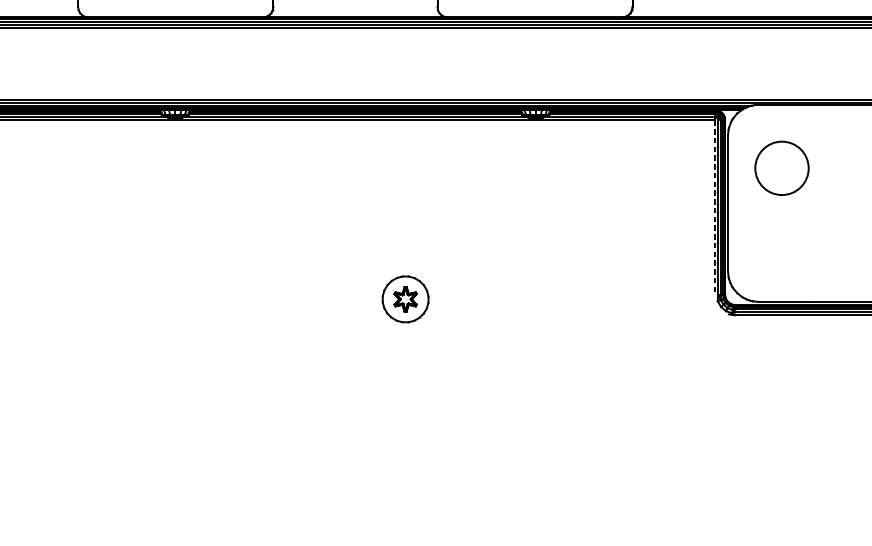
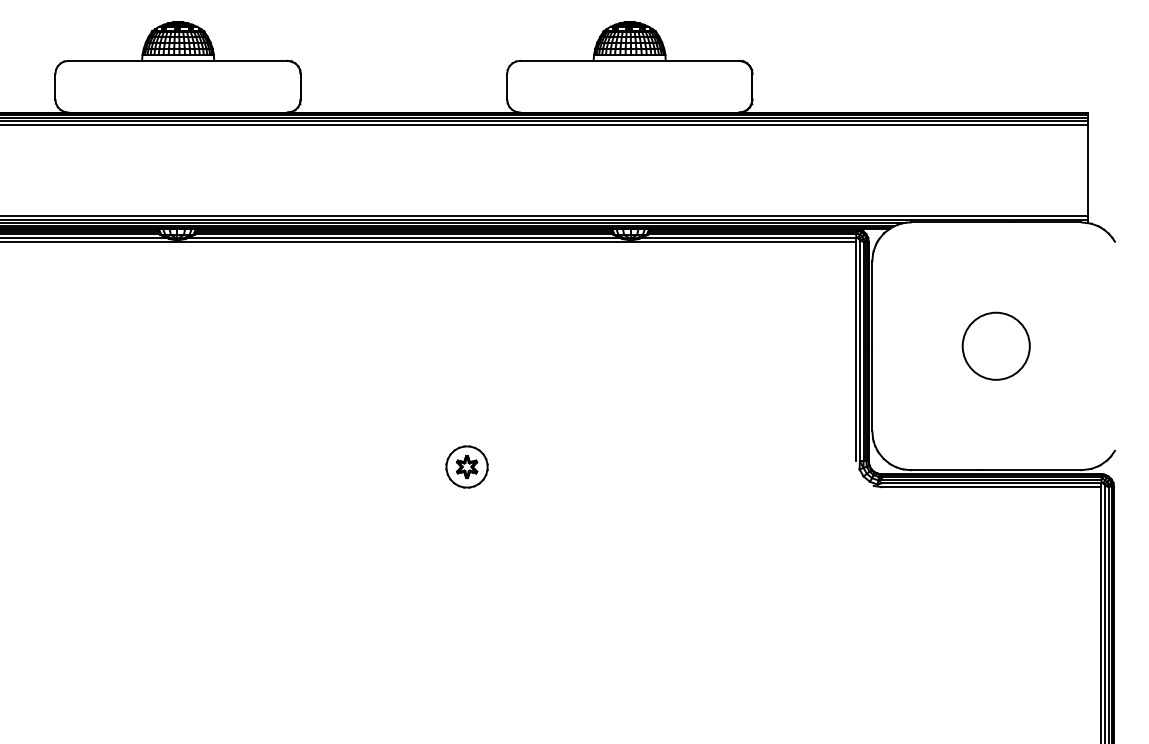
circle: (781, 167) -> (995, 345), moved
line: (714, 207) -> (855, 351), dashed -> solid
part: (405, 298) -> (466, 466), size x0.71

